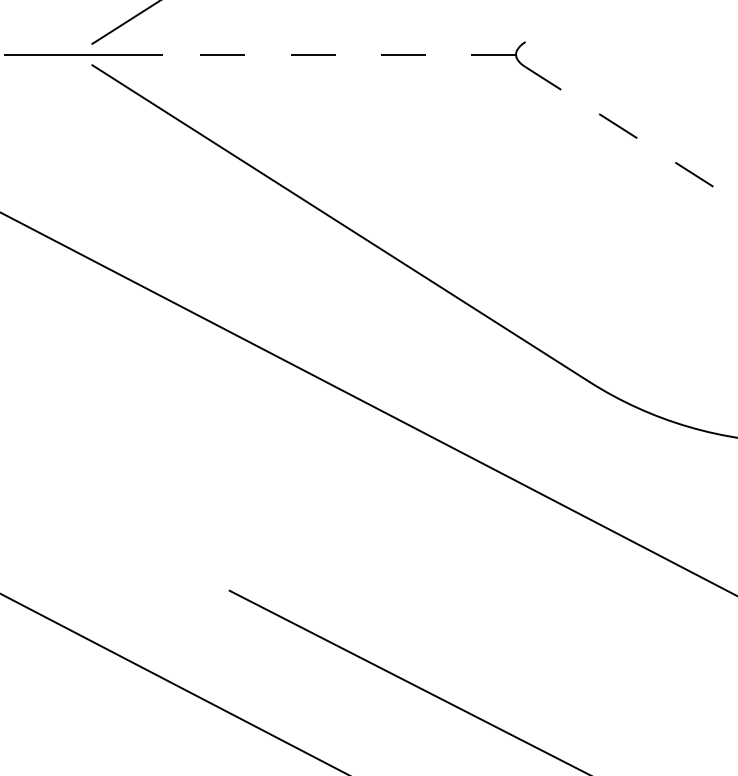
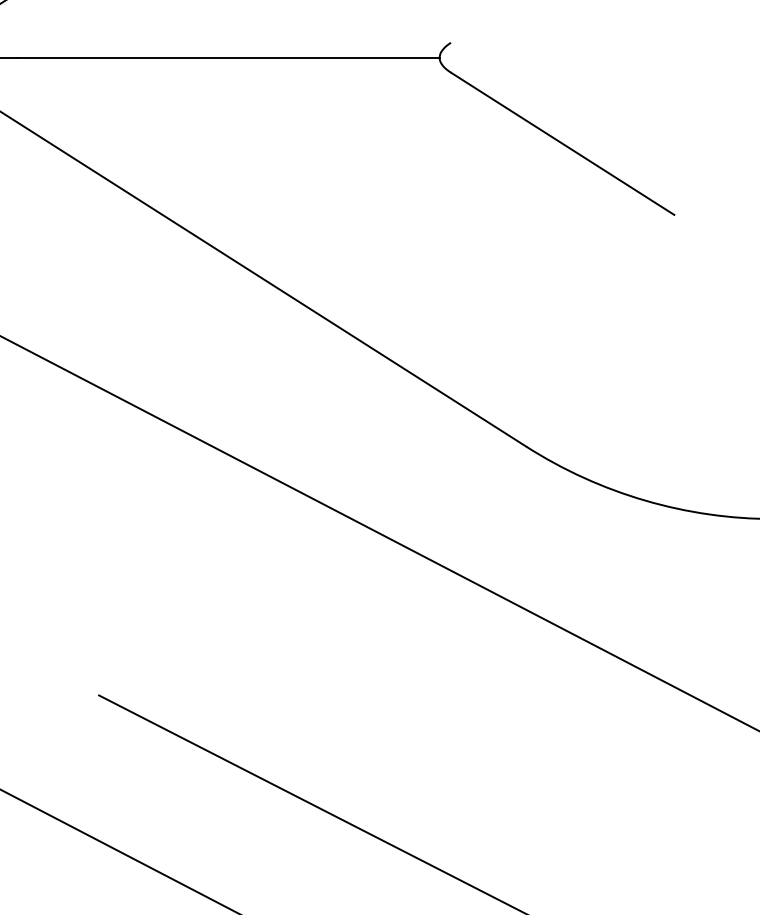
line: (338, 54) -> (228, 57), dashed -> solid
line: (619, 126) -> (562, 143), dashed -> solid

